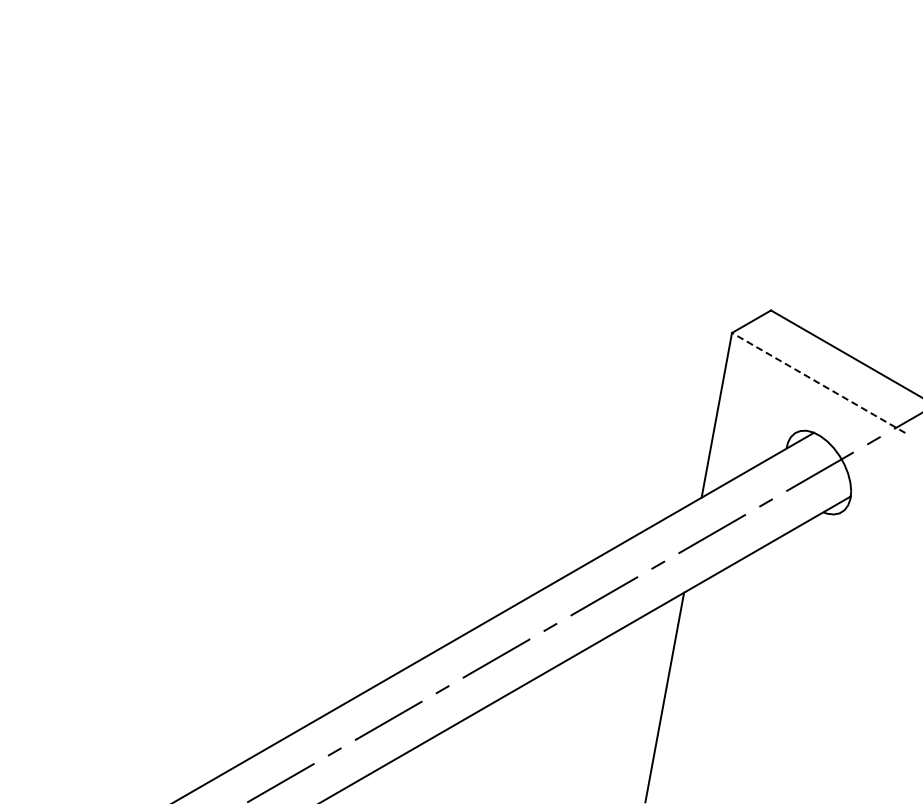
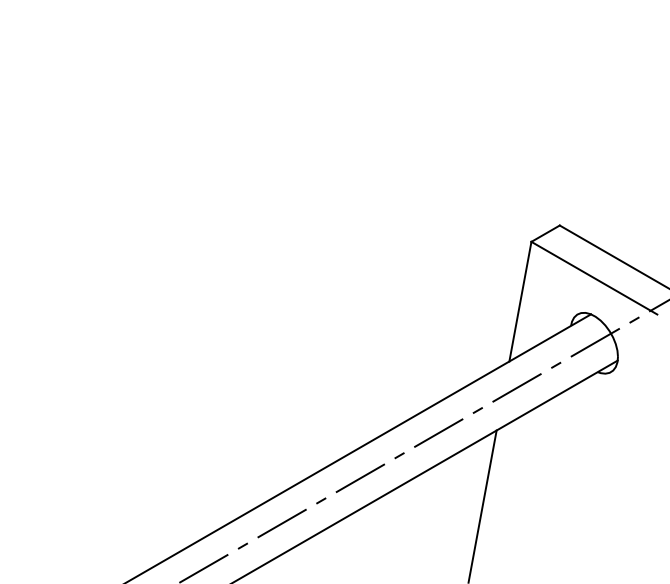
line: (818, 382) -> (594, 277), dashed -> solid

